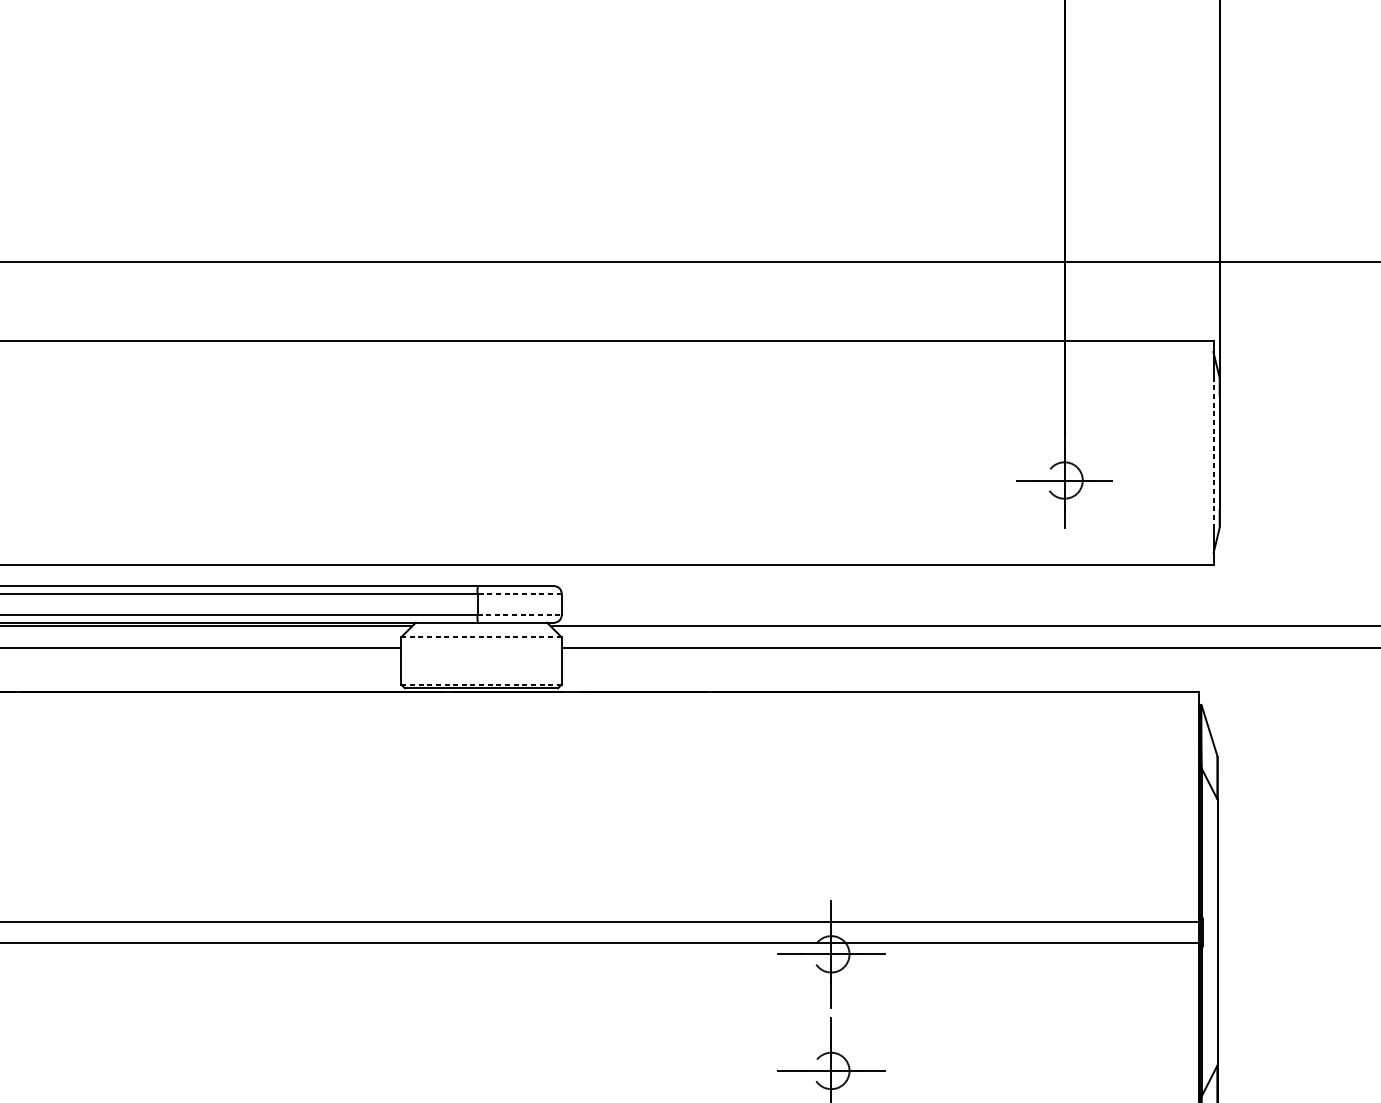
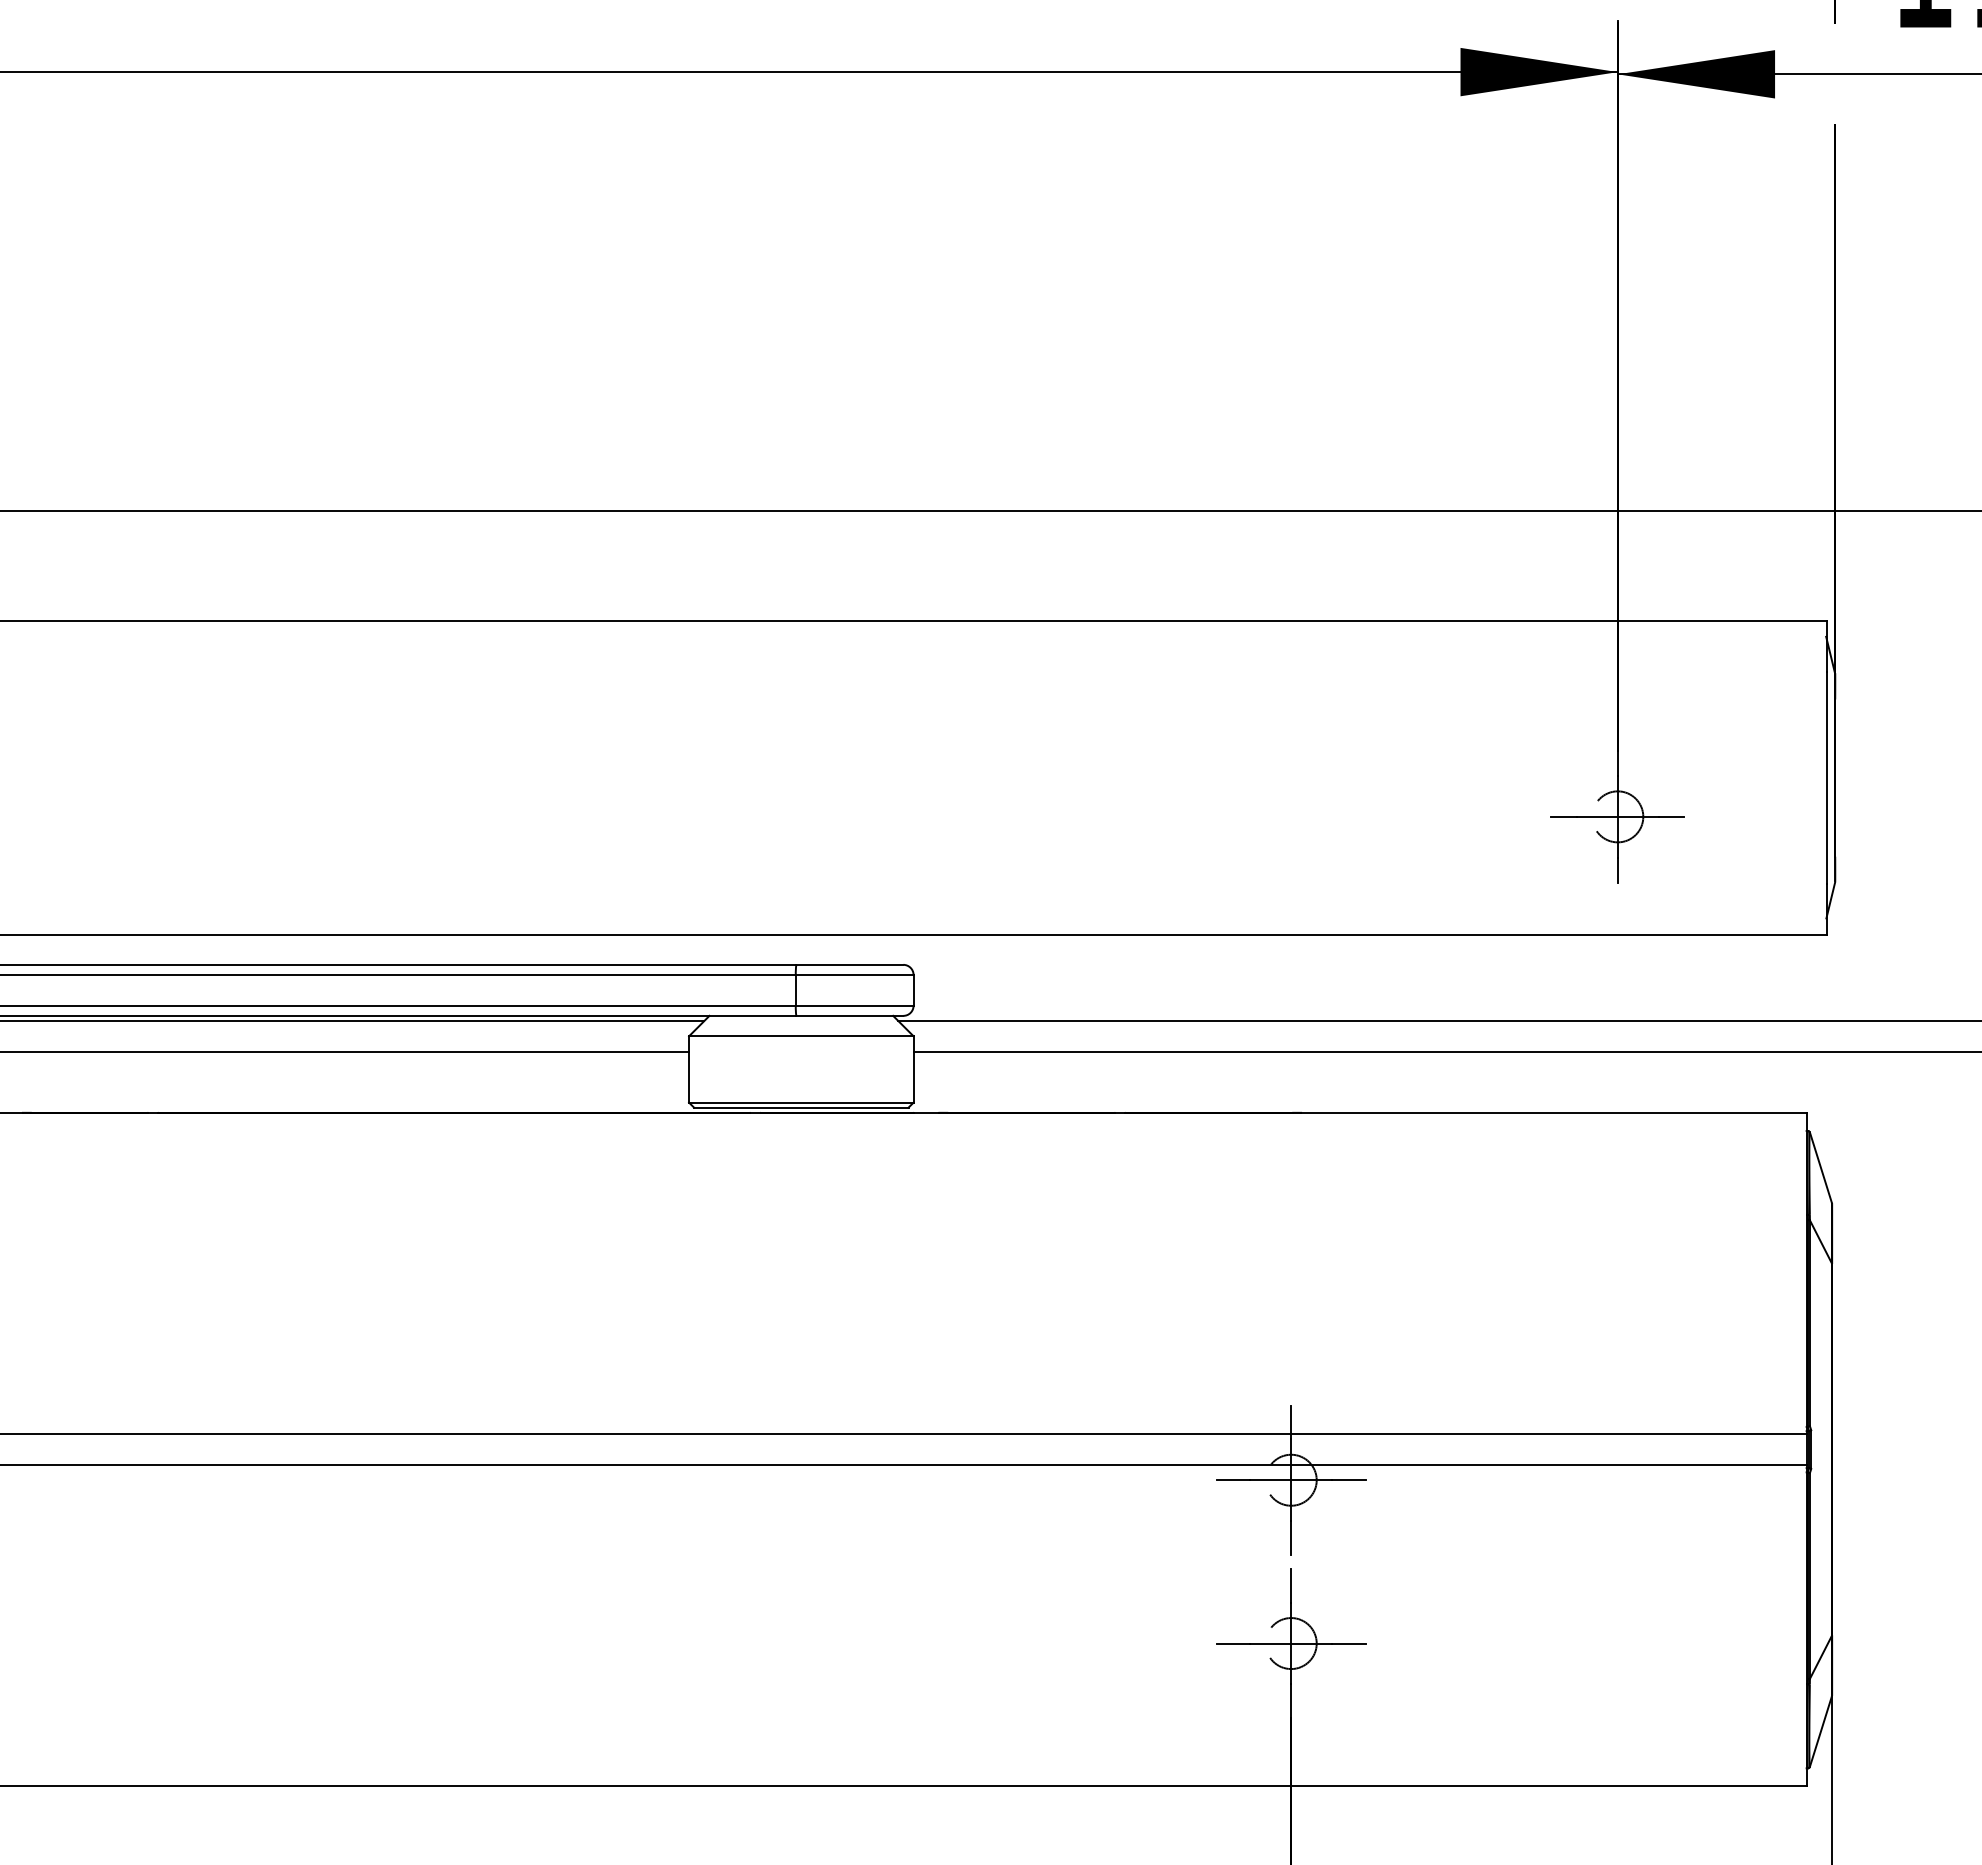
line: (1214, 452) -> (1827, 777), dashed -> solid
line: (519, 593) -> (854, 975), dashed -> solid
line: (519, 615) -> (854, 1005), dashed -> solid
line: (480, 637) -> (800, 1036), dashed -> solid
line: (481, 684) -> (801, 1102), dashed -> solid

